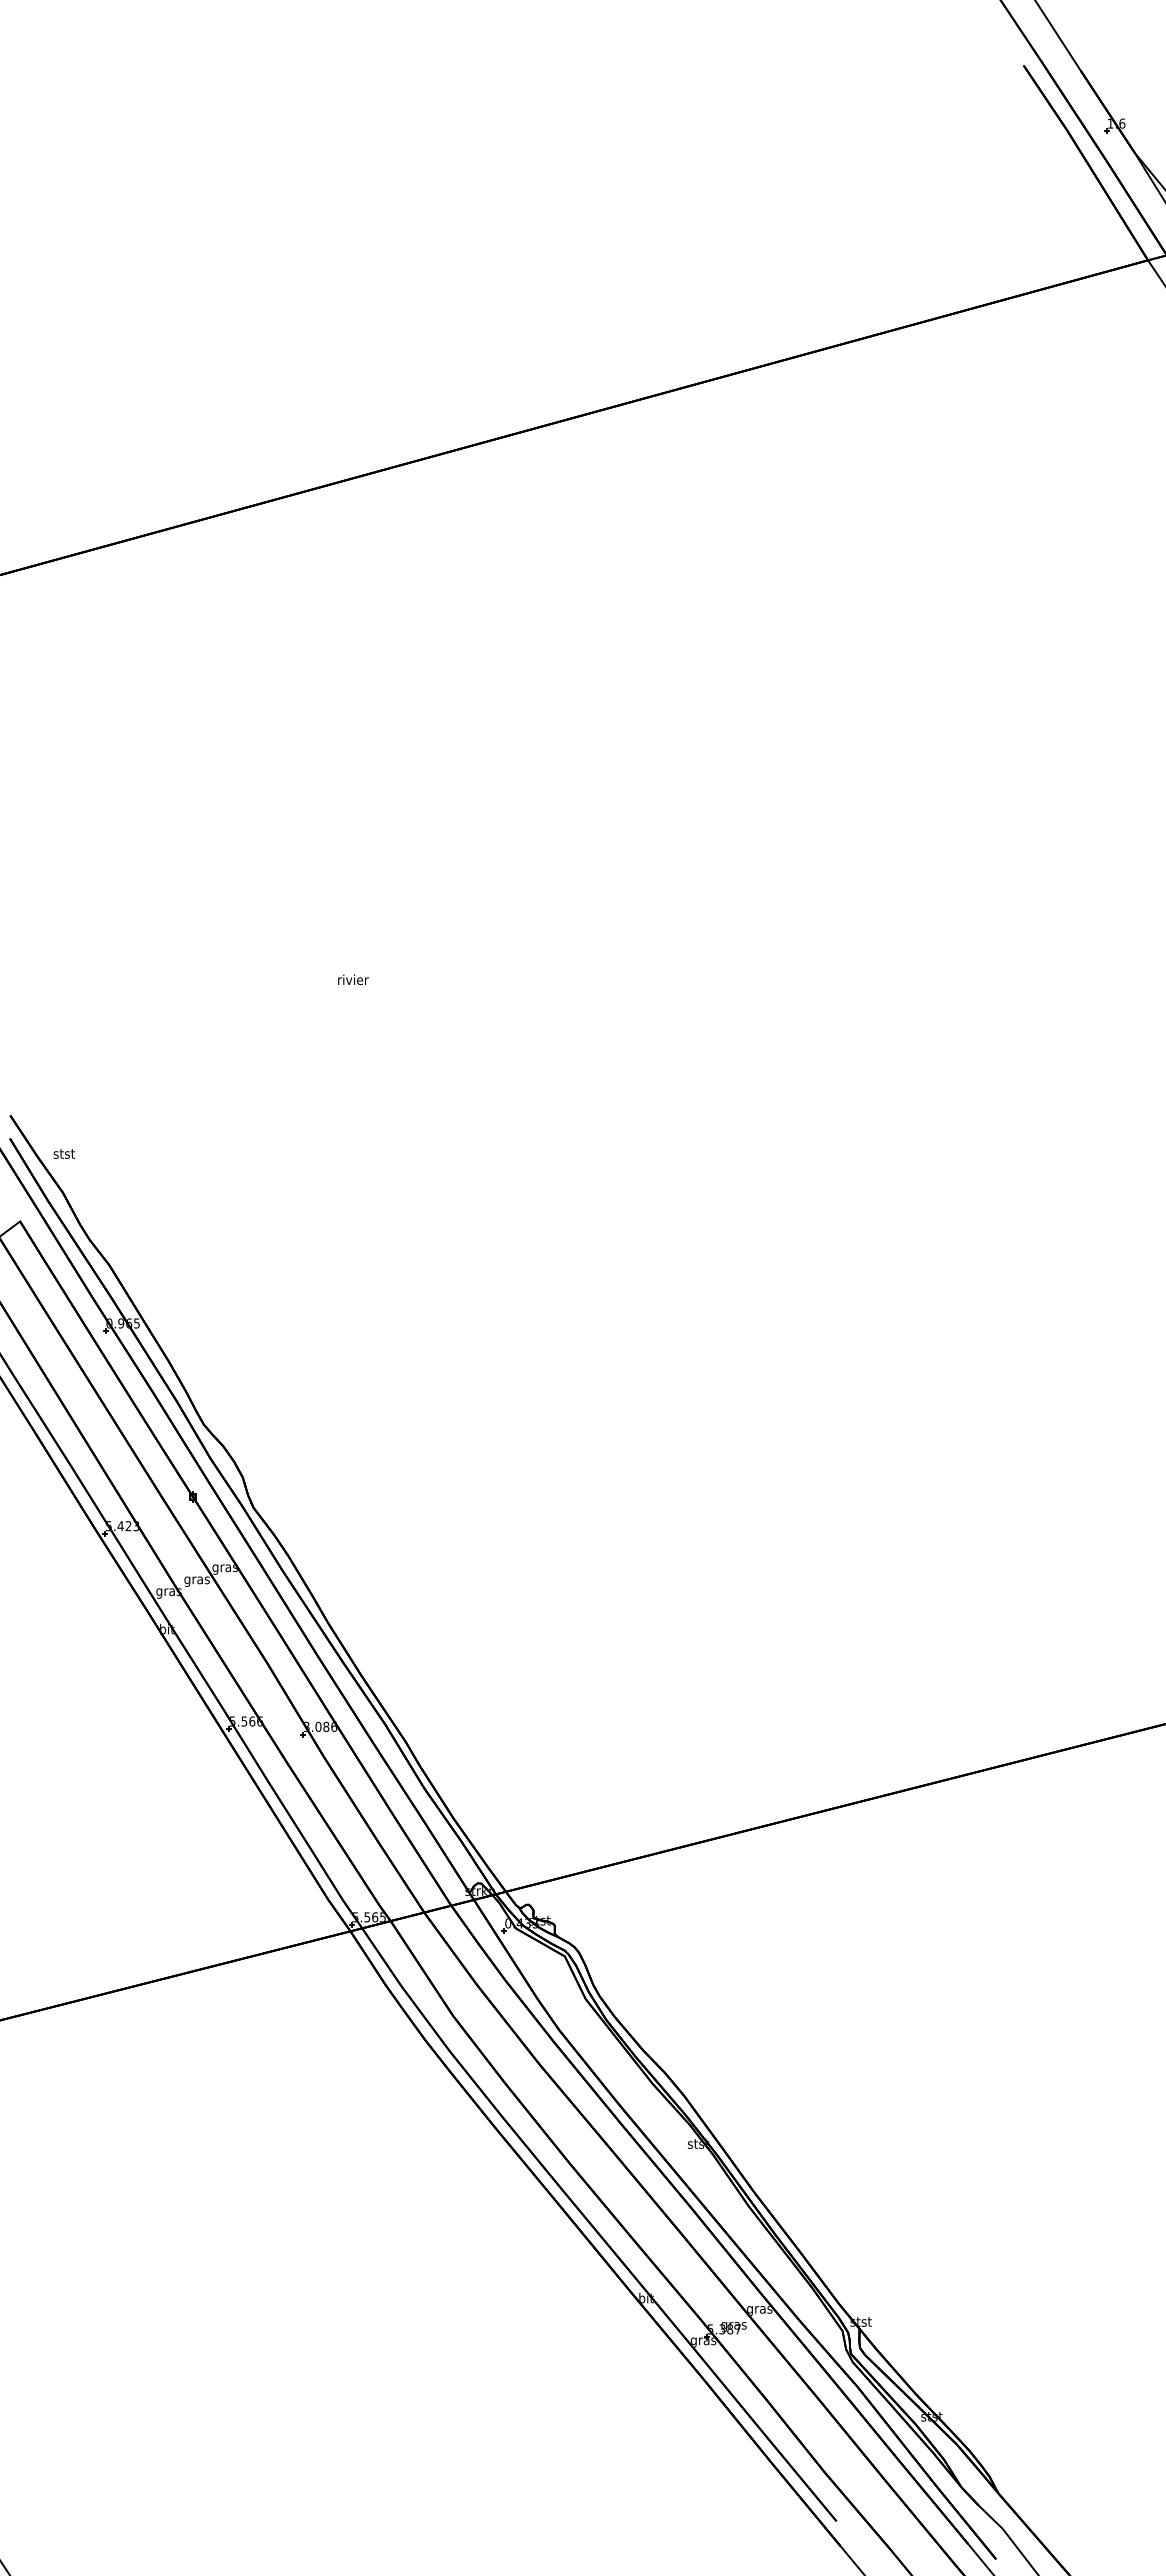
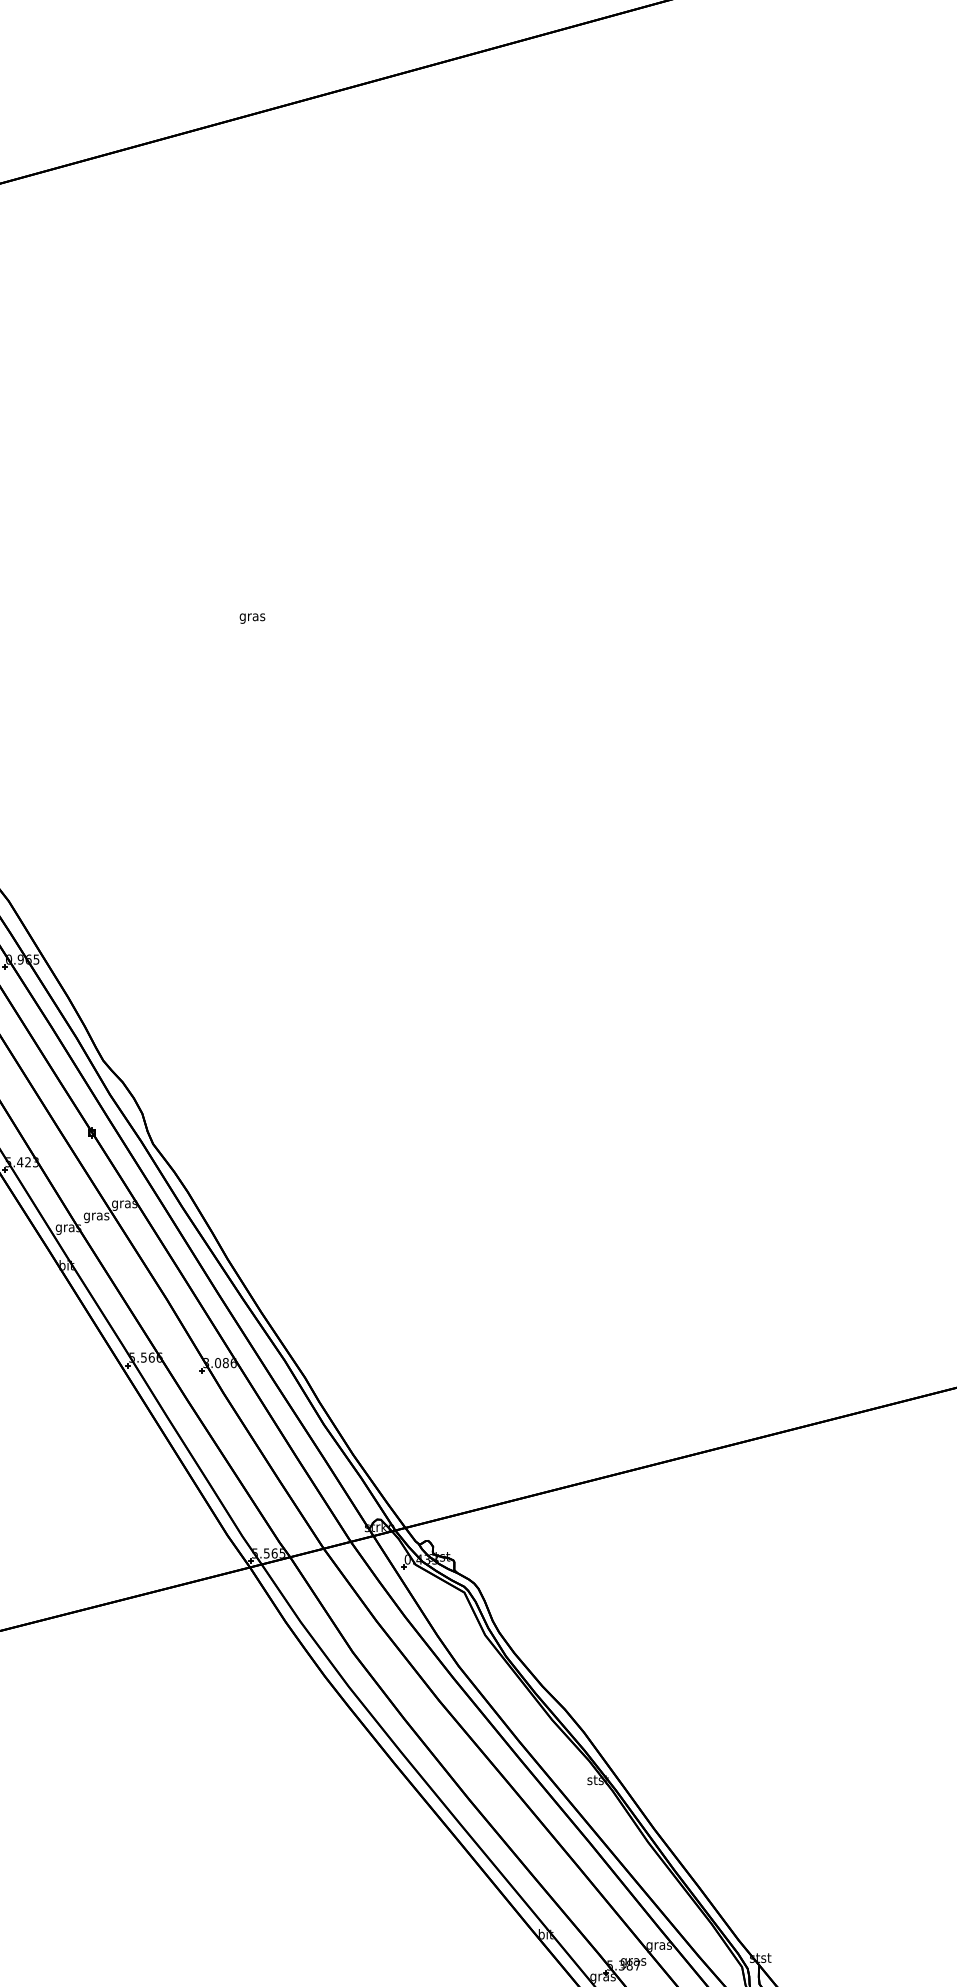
text: (353, 980) -> (253, 616), rivier -> gras

